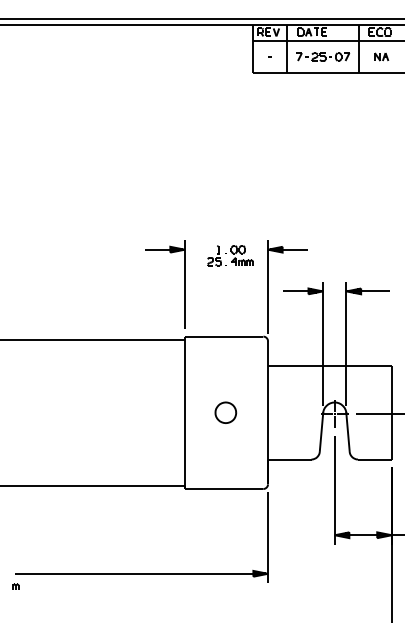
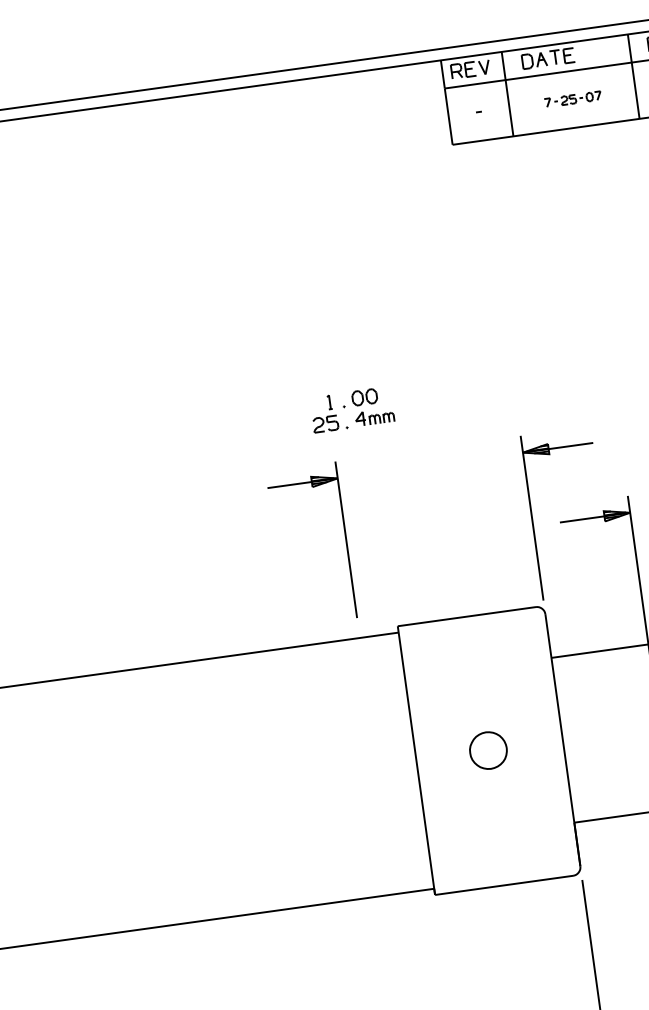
part: (323, 56) -> (573, 98), size x0.6
part: (230, 255) -> (352, 409), moved
part: (184, 284) -> (345, 539), moved

